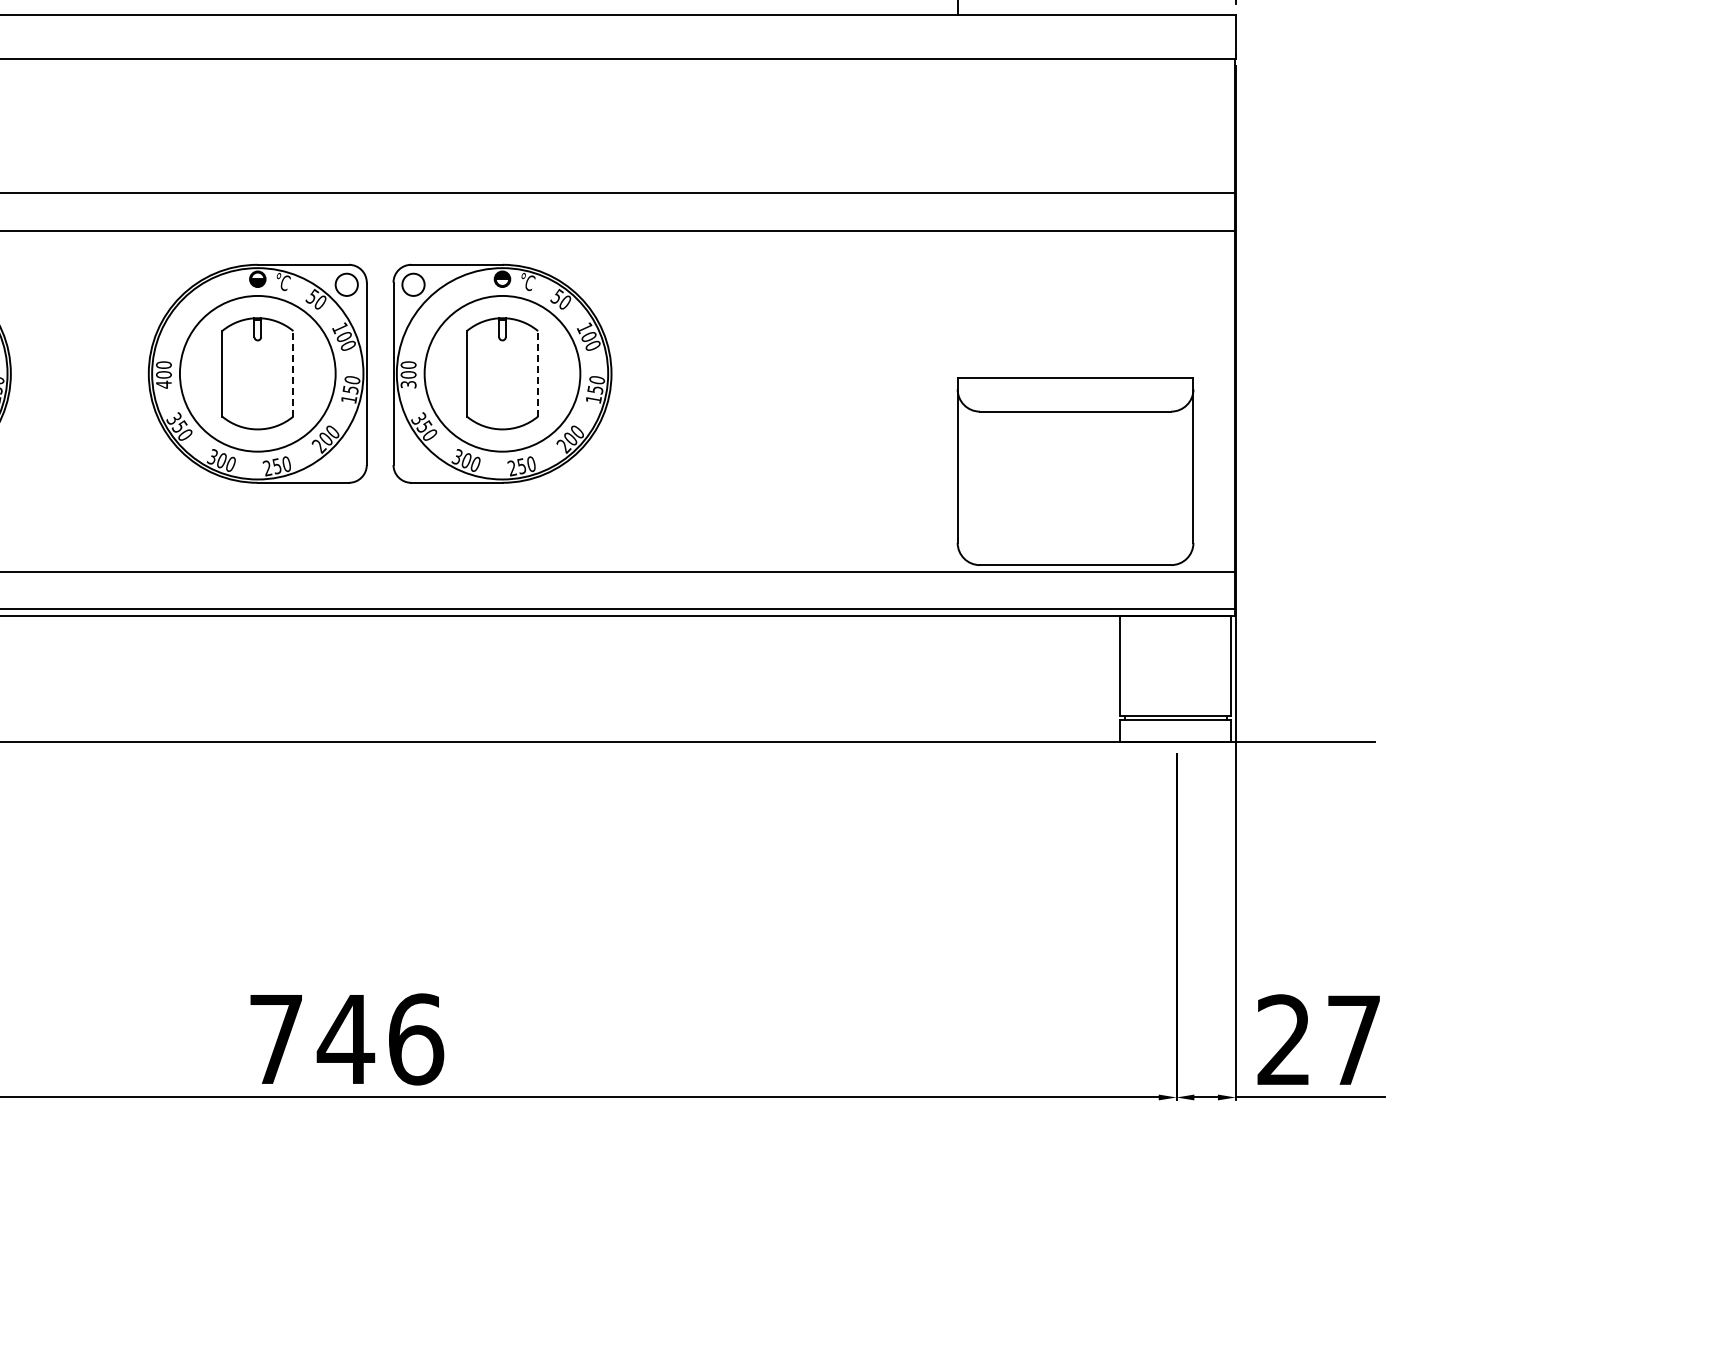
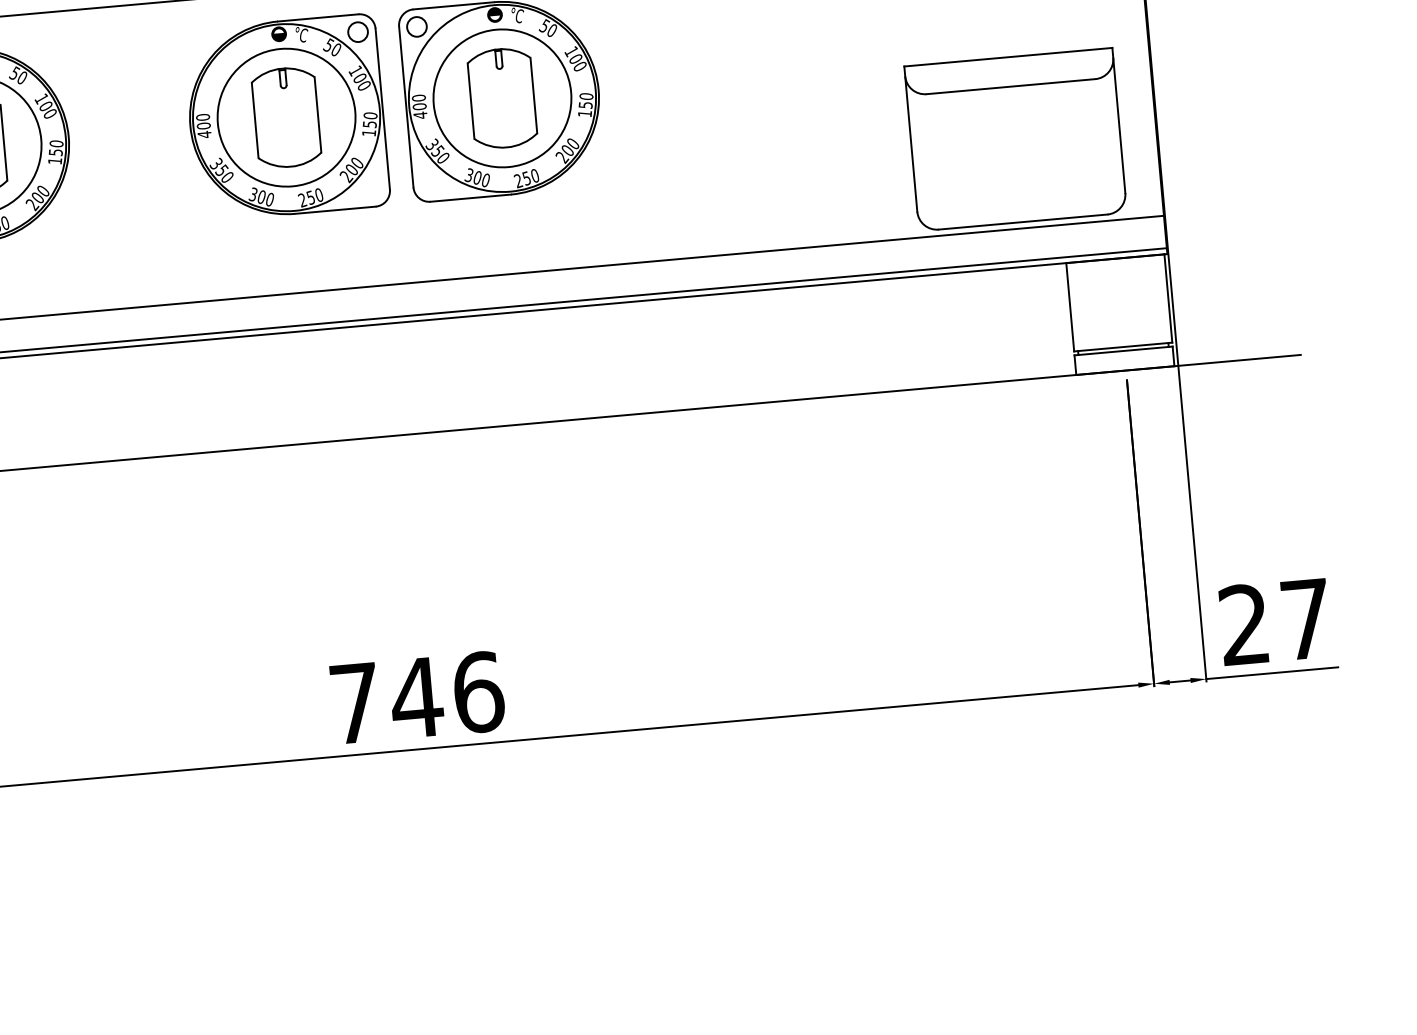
line: (293, 373) -> (318, 114), dashed -> solid
line: (538, 373) -> (534, 95), dashed -> solid
text: (408, 384) -> (420, 115), 300 -> 400

